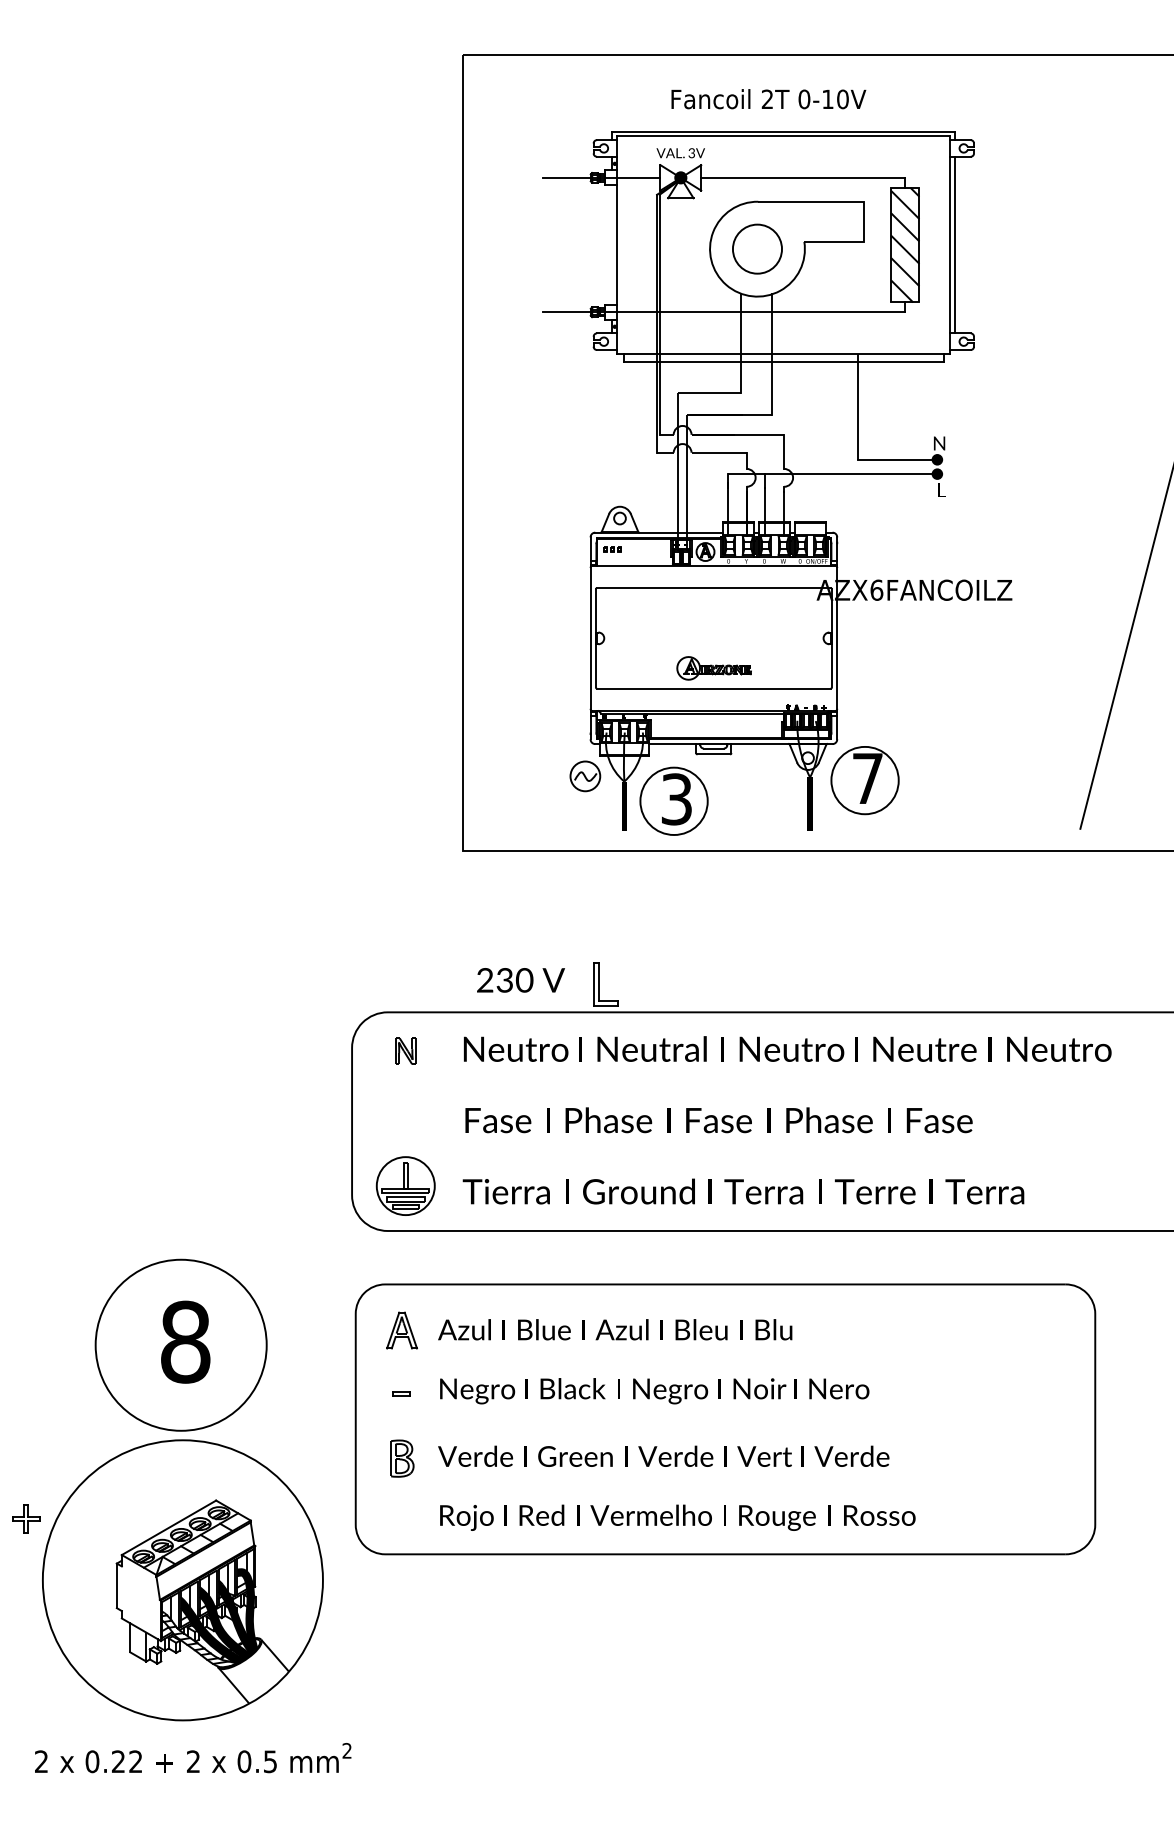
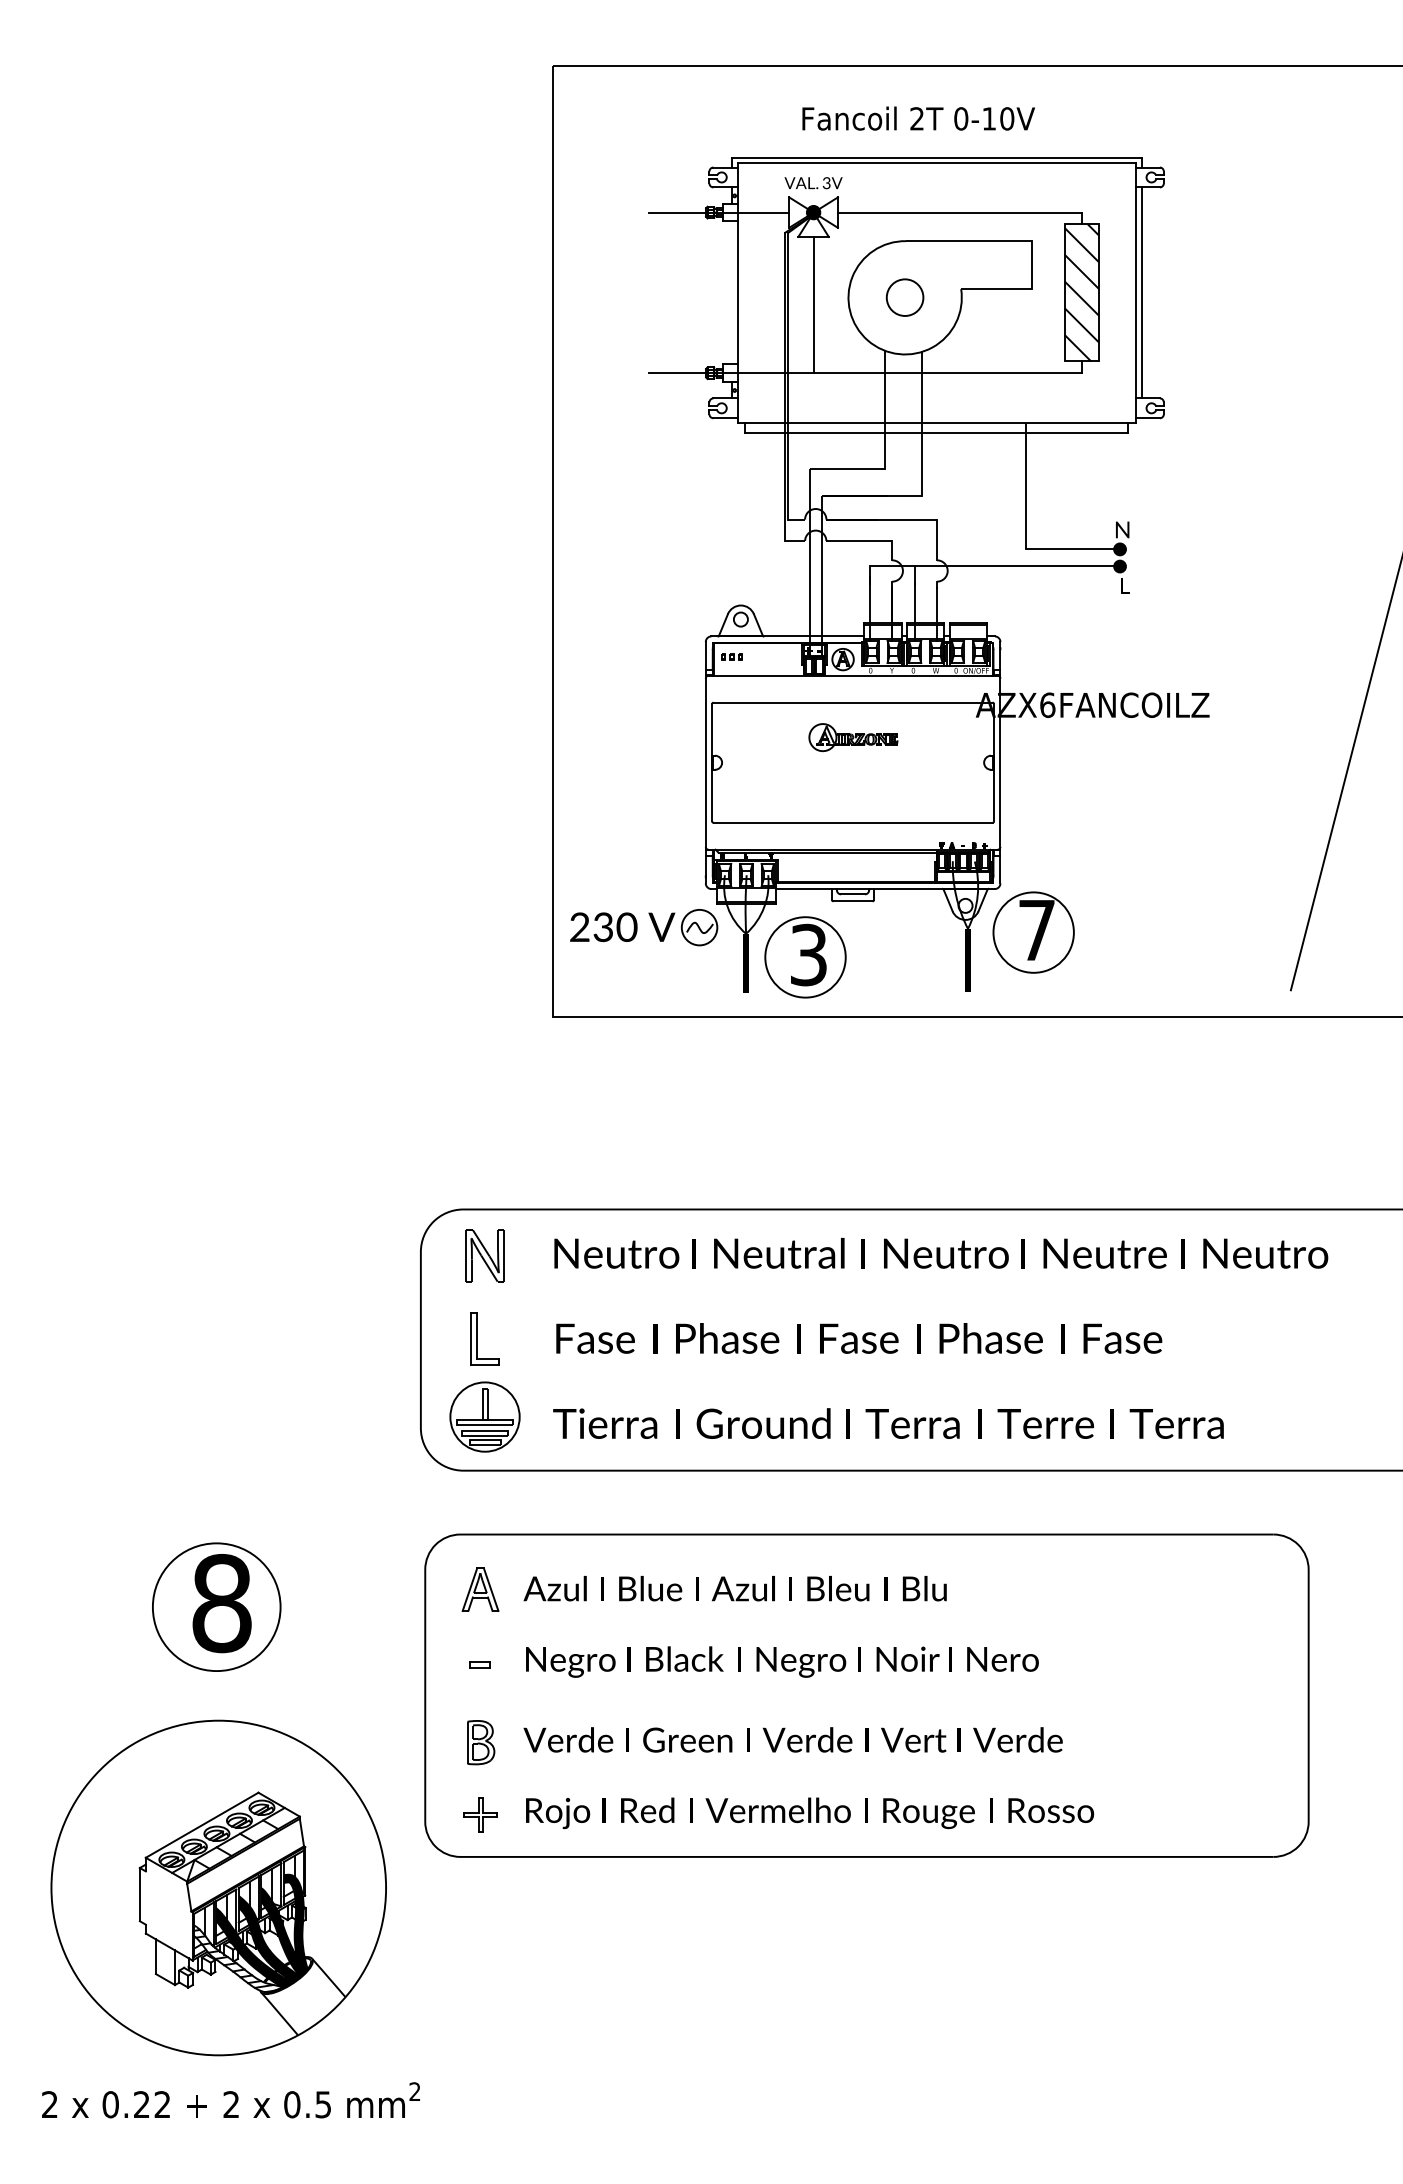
circle: (756, 248) -> (904, 297), size x0.62
line: (680, 254) -> (813, 304), added
part: (714, 668) -> (853, 737), moved
text: (520, 980) -> (622, 927), moved
part: (599, 983) -> (477, 1338), moved
part: (405, 1050) -> (484, 1255), size x1.67
circle: (181, 1345) -> (216, 1607), size x0.62
part: (26, 1518) -> (480, 1814), moved

